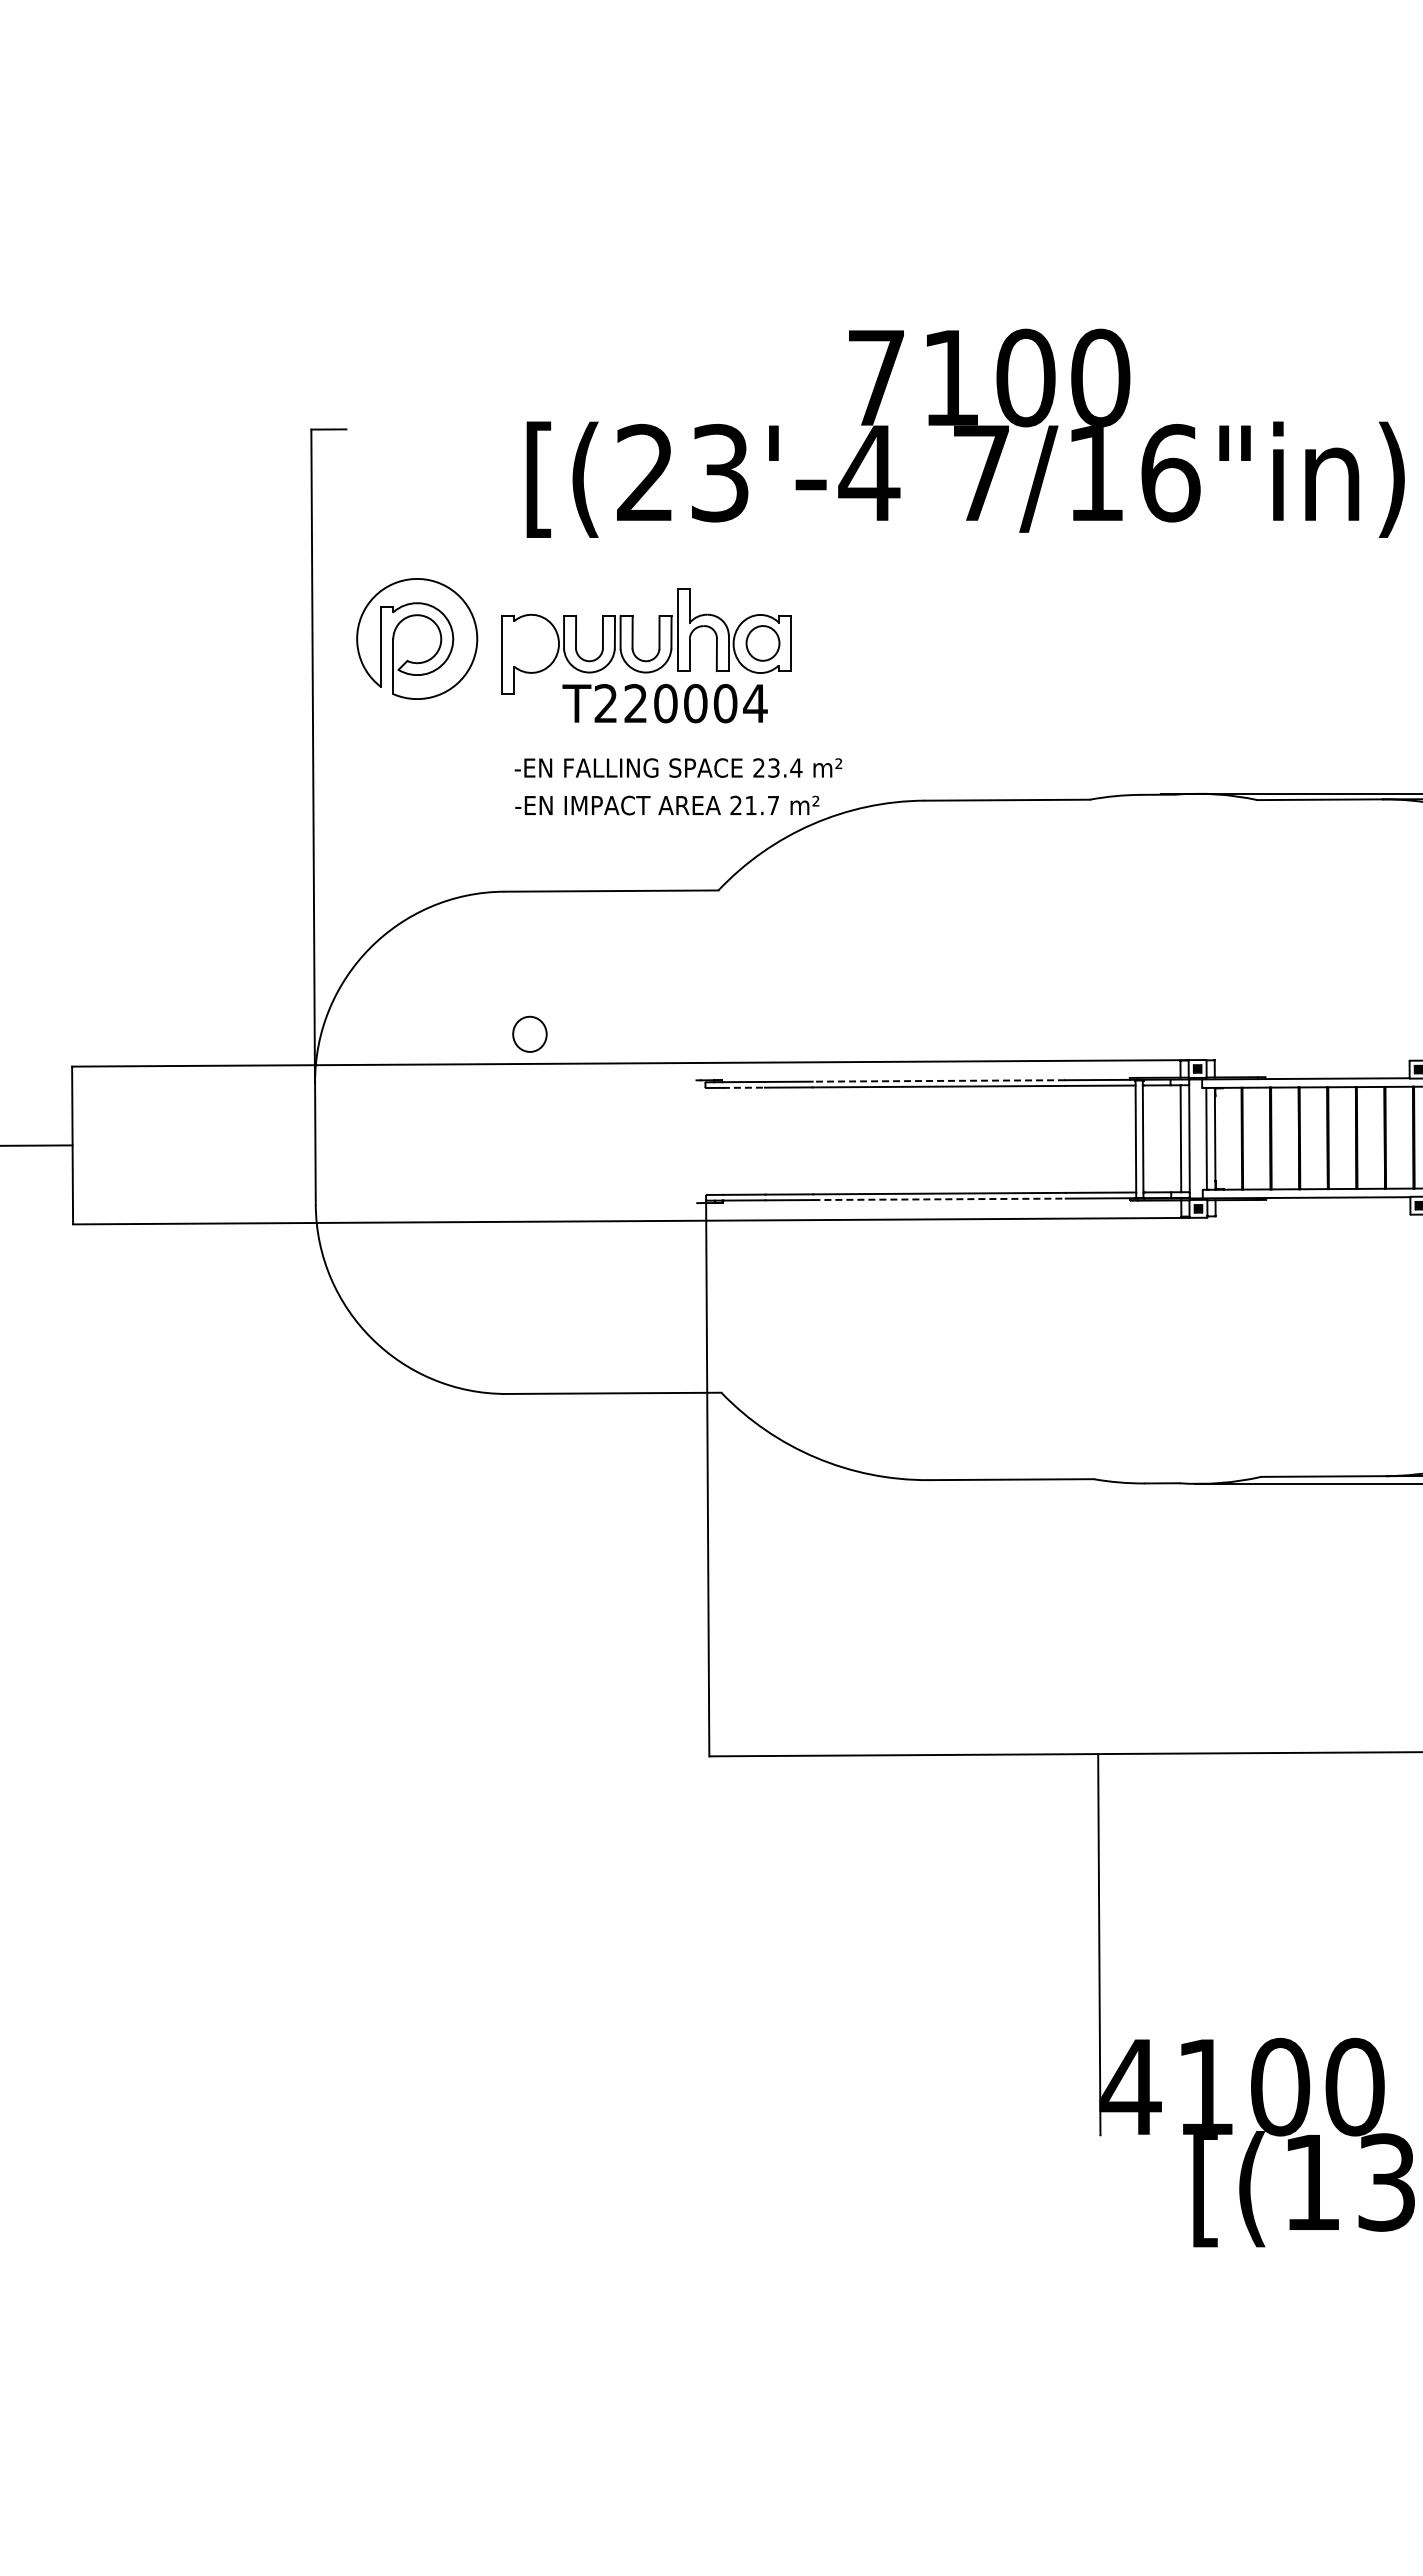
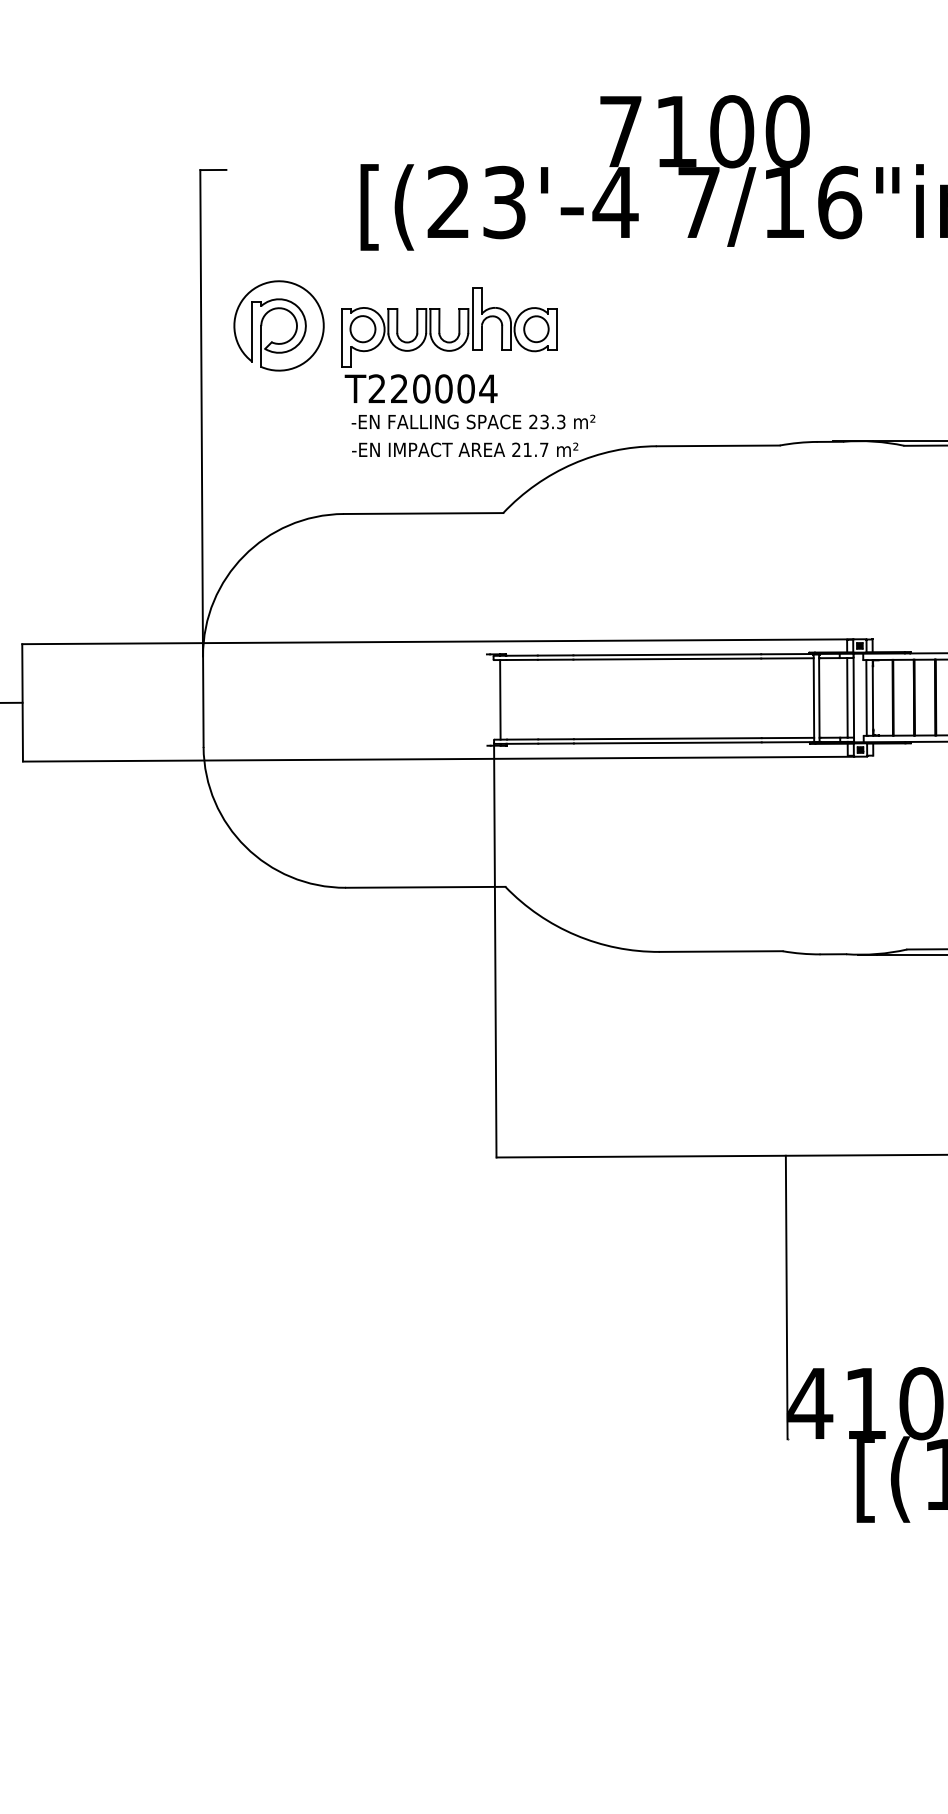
text: (664, 703) -> (420, 388), moved
text: (796, 767) -> (561, 421), 23.4 -> 23.3
part: (529, 1033) -> (362, 328), moved
line: (938, 1080) -> (667, 654), dashed -> solid
line: (743, 1087) -> (521, 659), dashed -> solid
line: (714, 1140) -> (500, 699), added
line: (940, 1199) -> (668, 743), dashed -> solid

